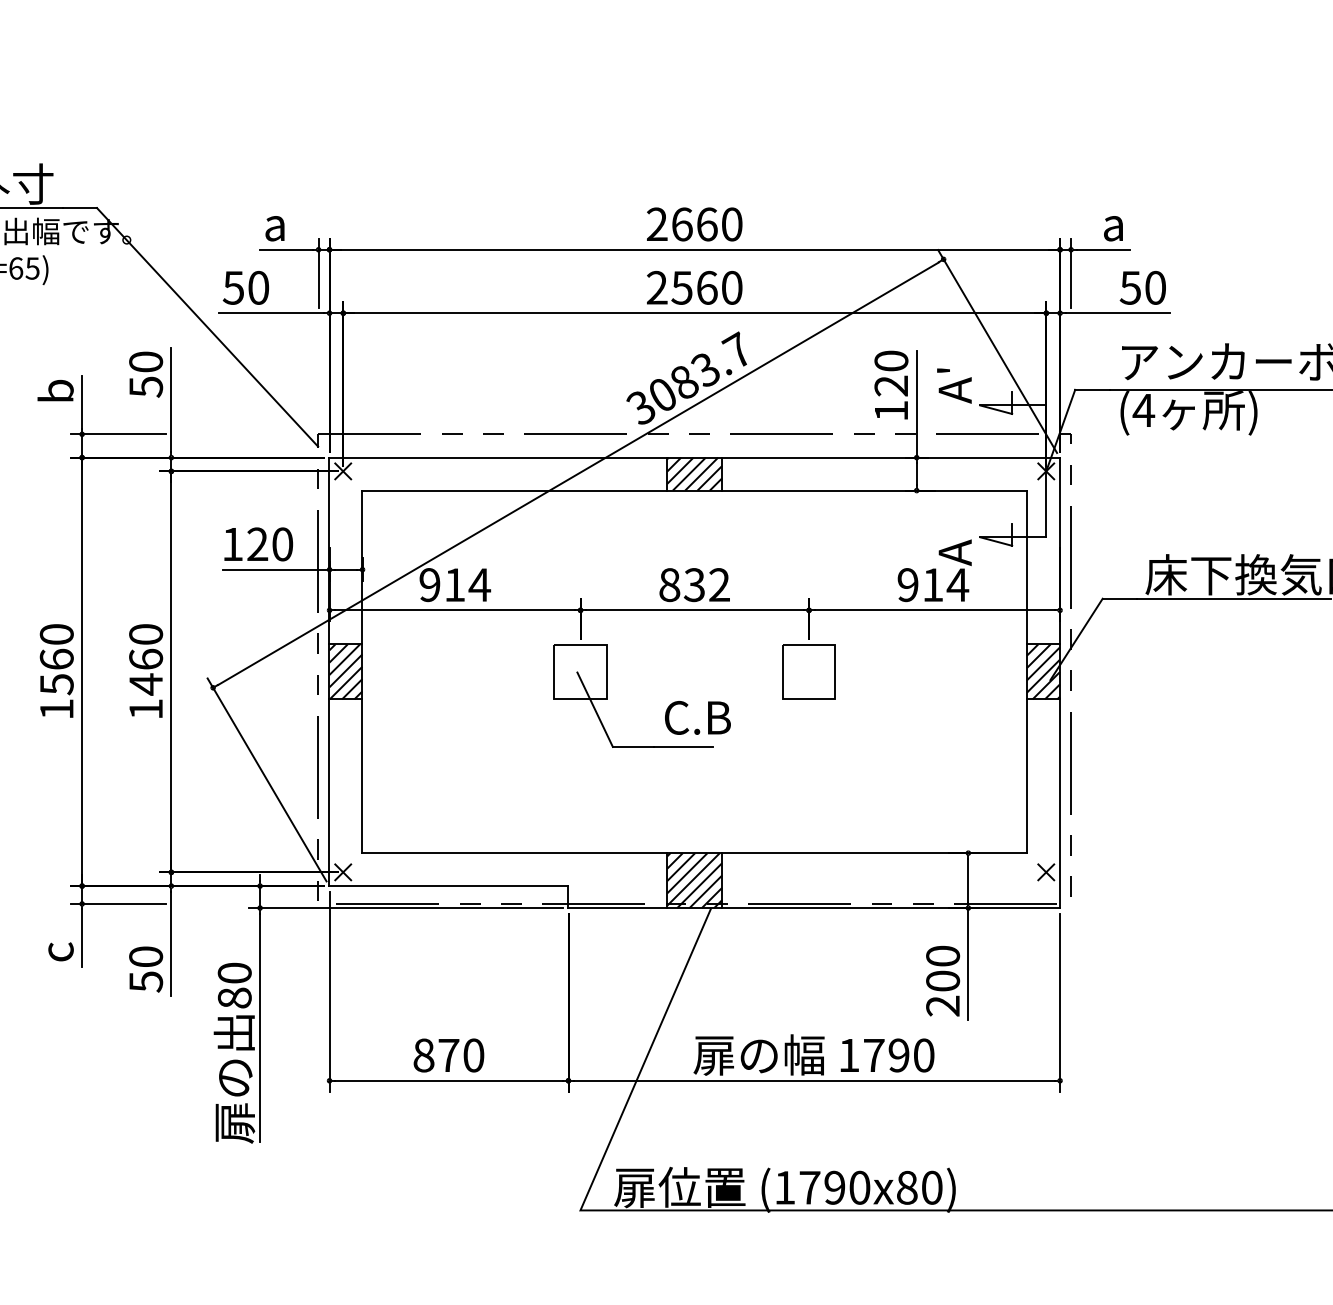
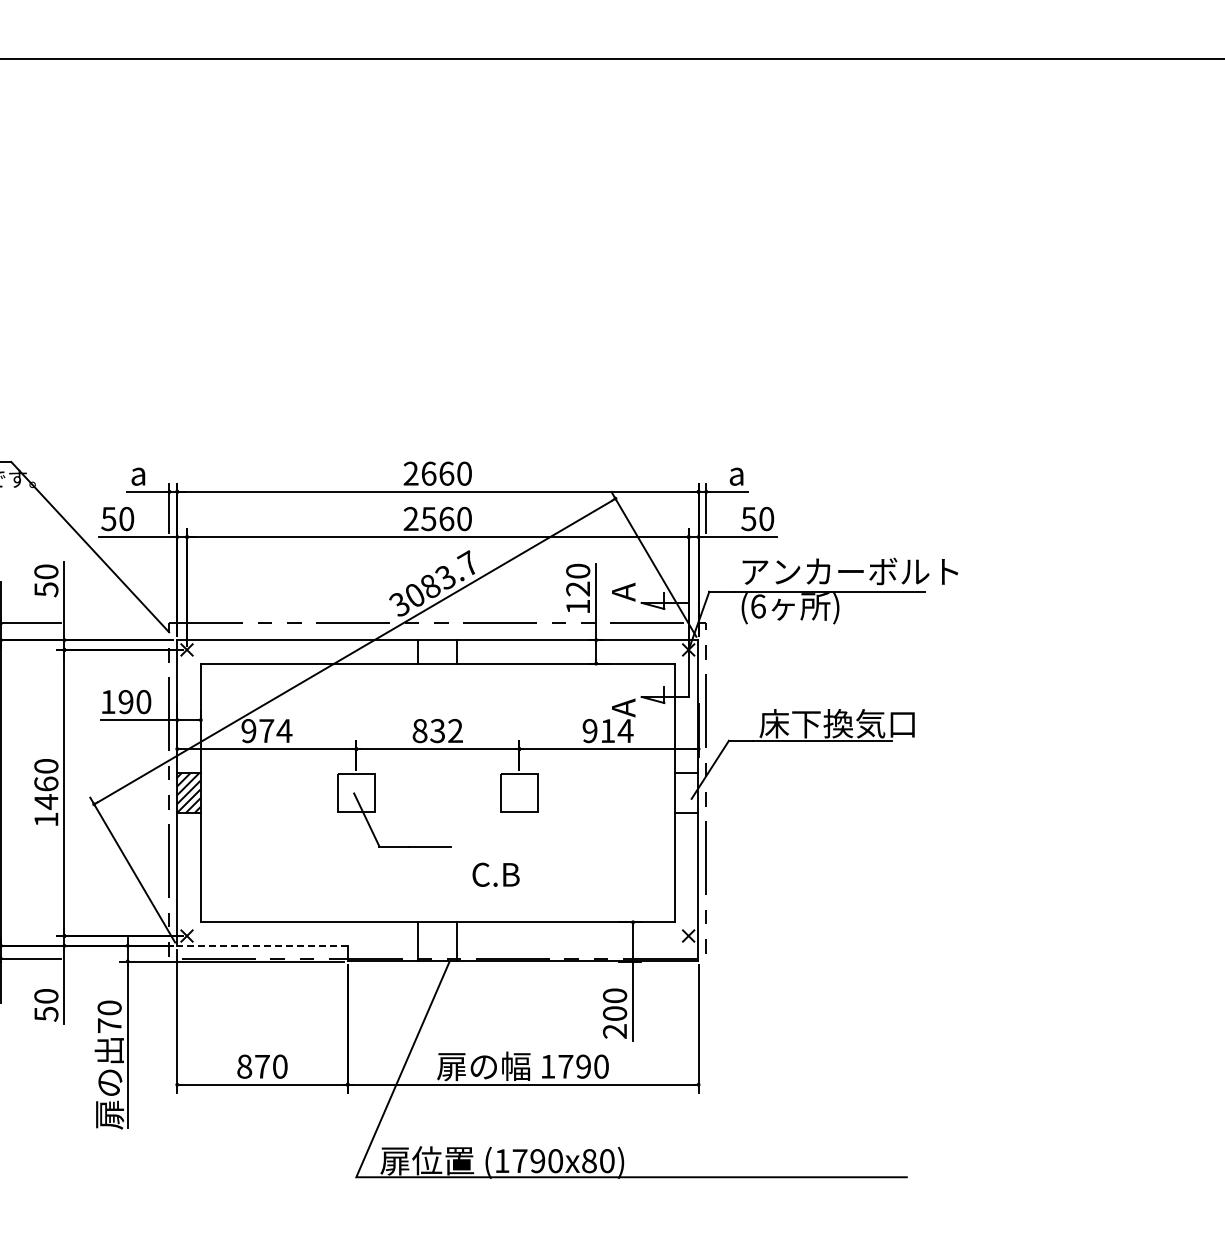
text: (942, 369) -> (614, 577), A' -> A
text: (1144, 410) -> (758, 606), (4 -> (6
hatch: (694, 473) -> (437, 651), removed
text: (256, 545) -> (125, 702), 120 -> 190
text: (454, 584) -> (266, 730), 914 -> 974
hatch: (1043, 671) -> (686, 792), removed
text: (697, 717) -> (495, 874), moved
hatch: (694, 880) -> (437, 941), removed
line: (447, 885) -> (261, 945), solid -> dashed
text: (234, 997) -> (109, 1025), 80 -> 70

